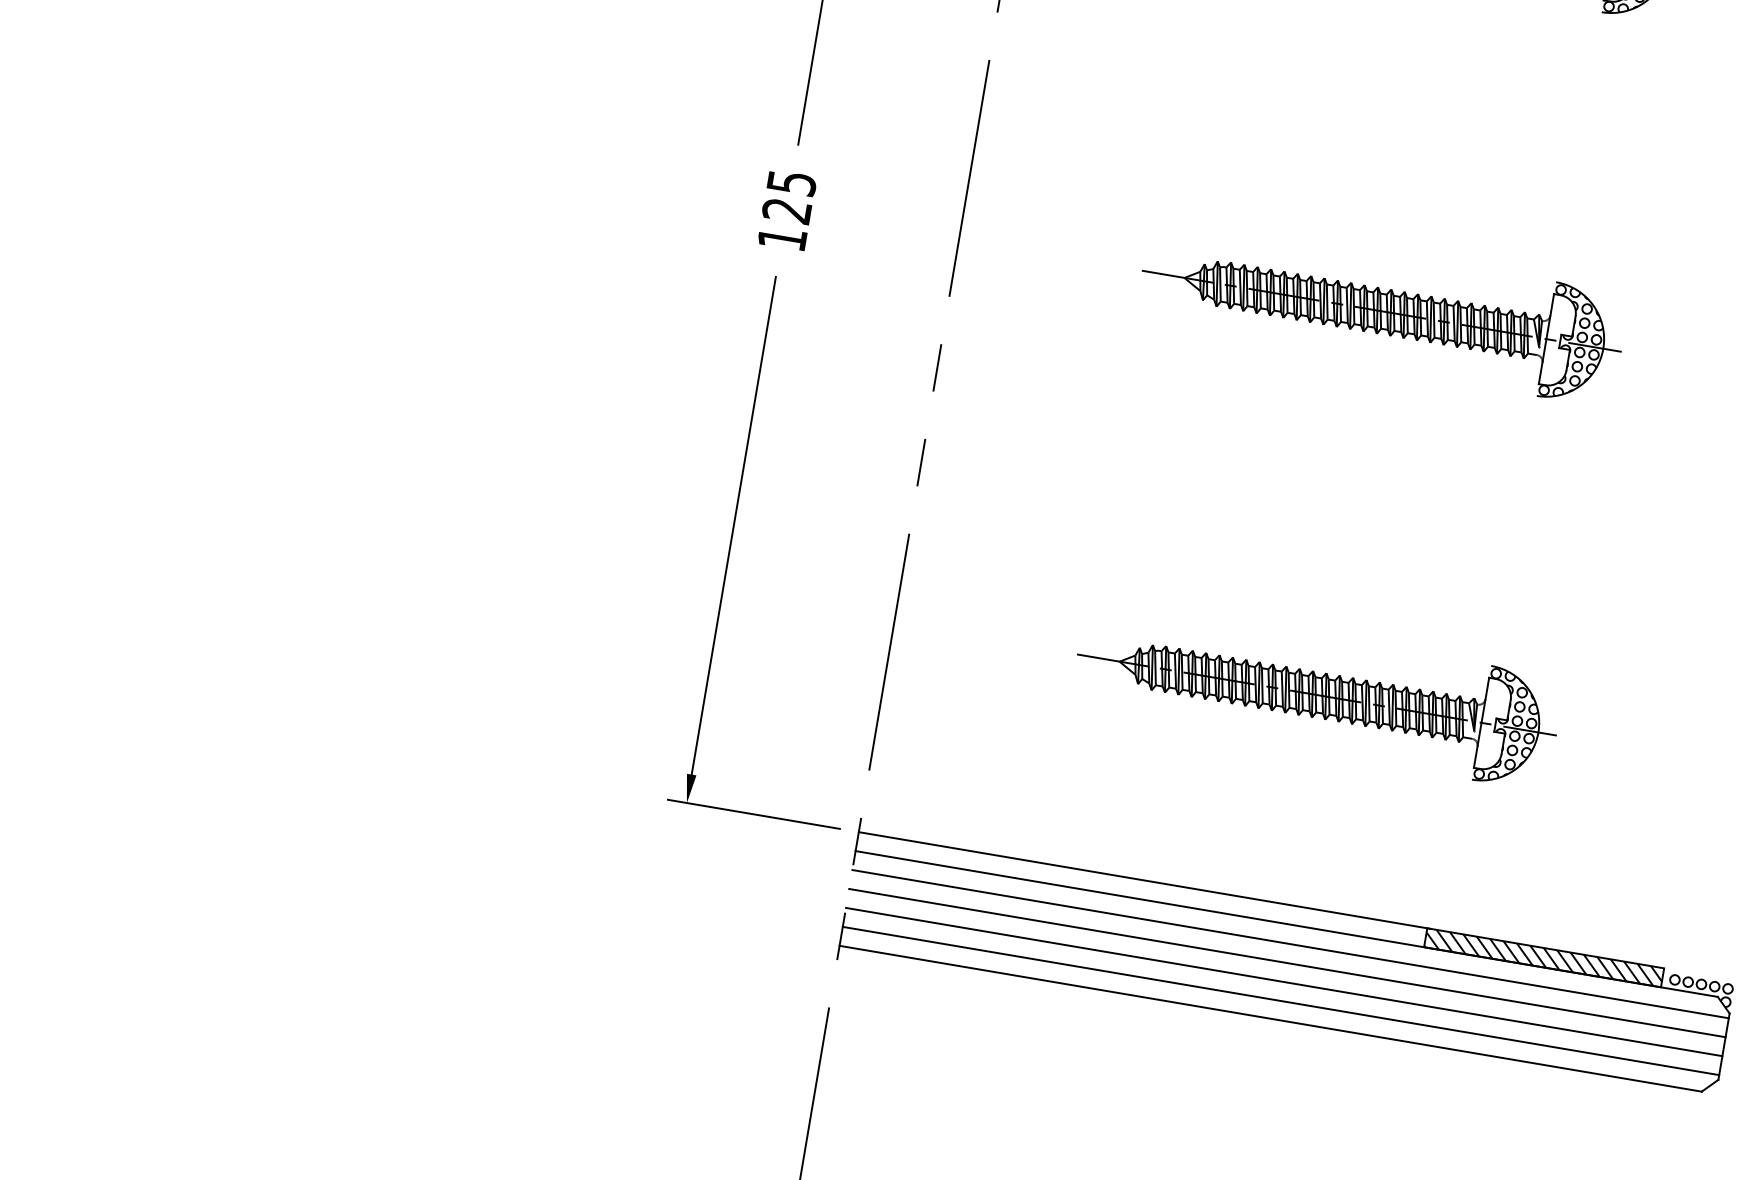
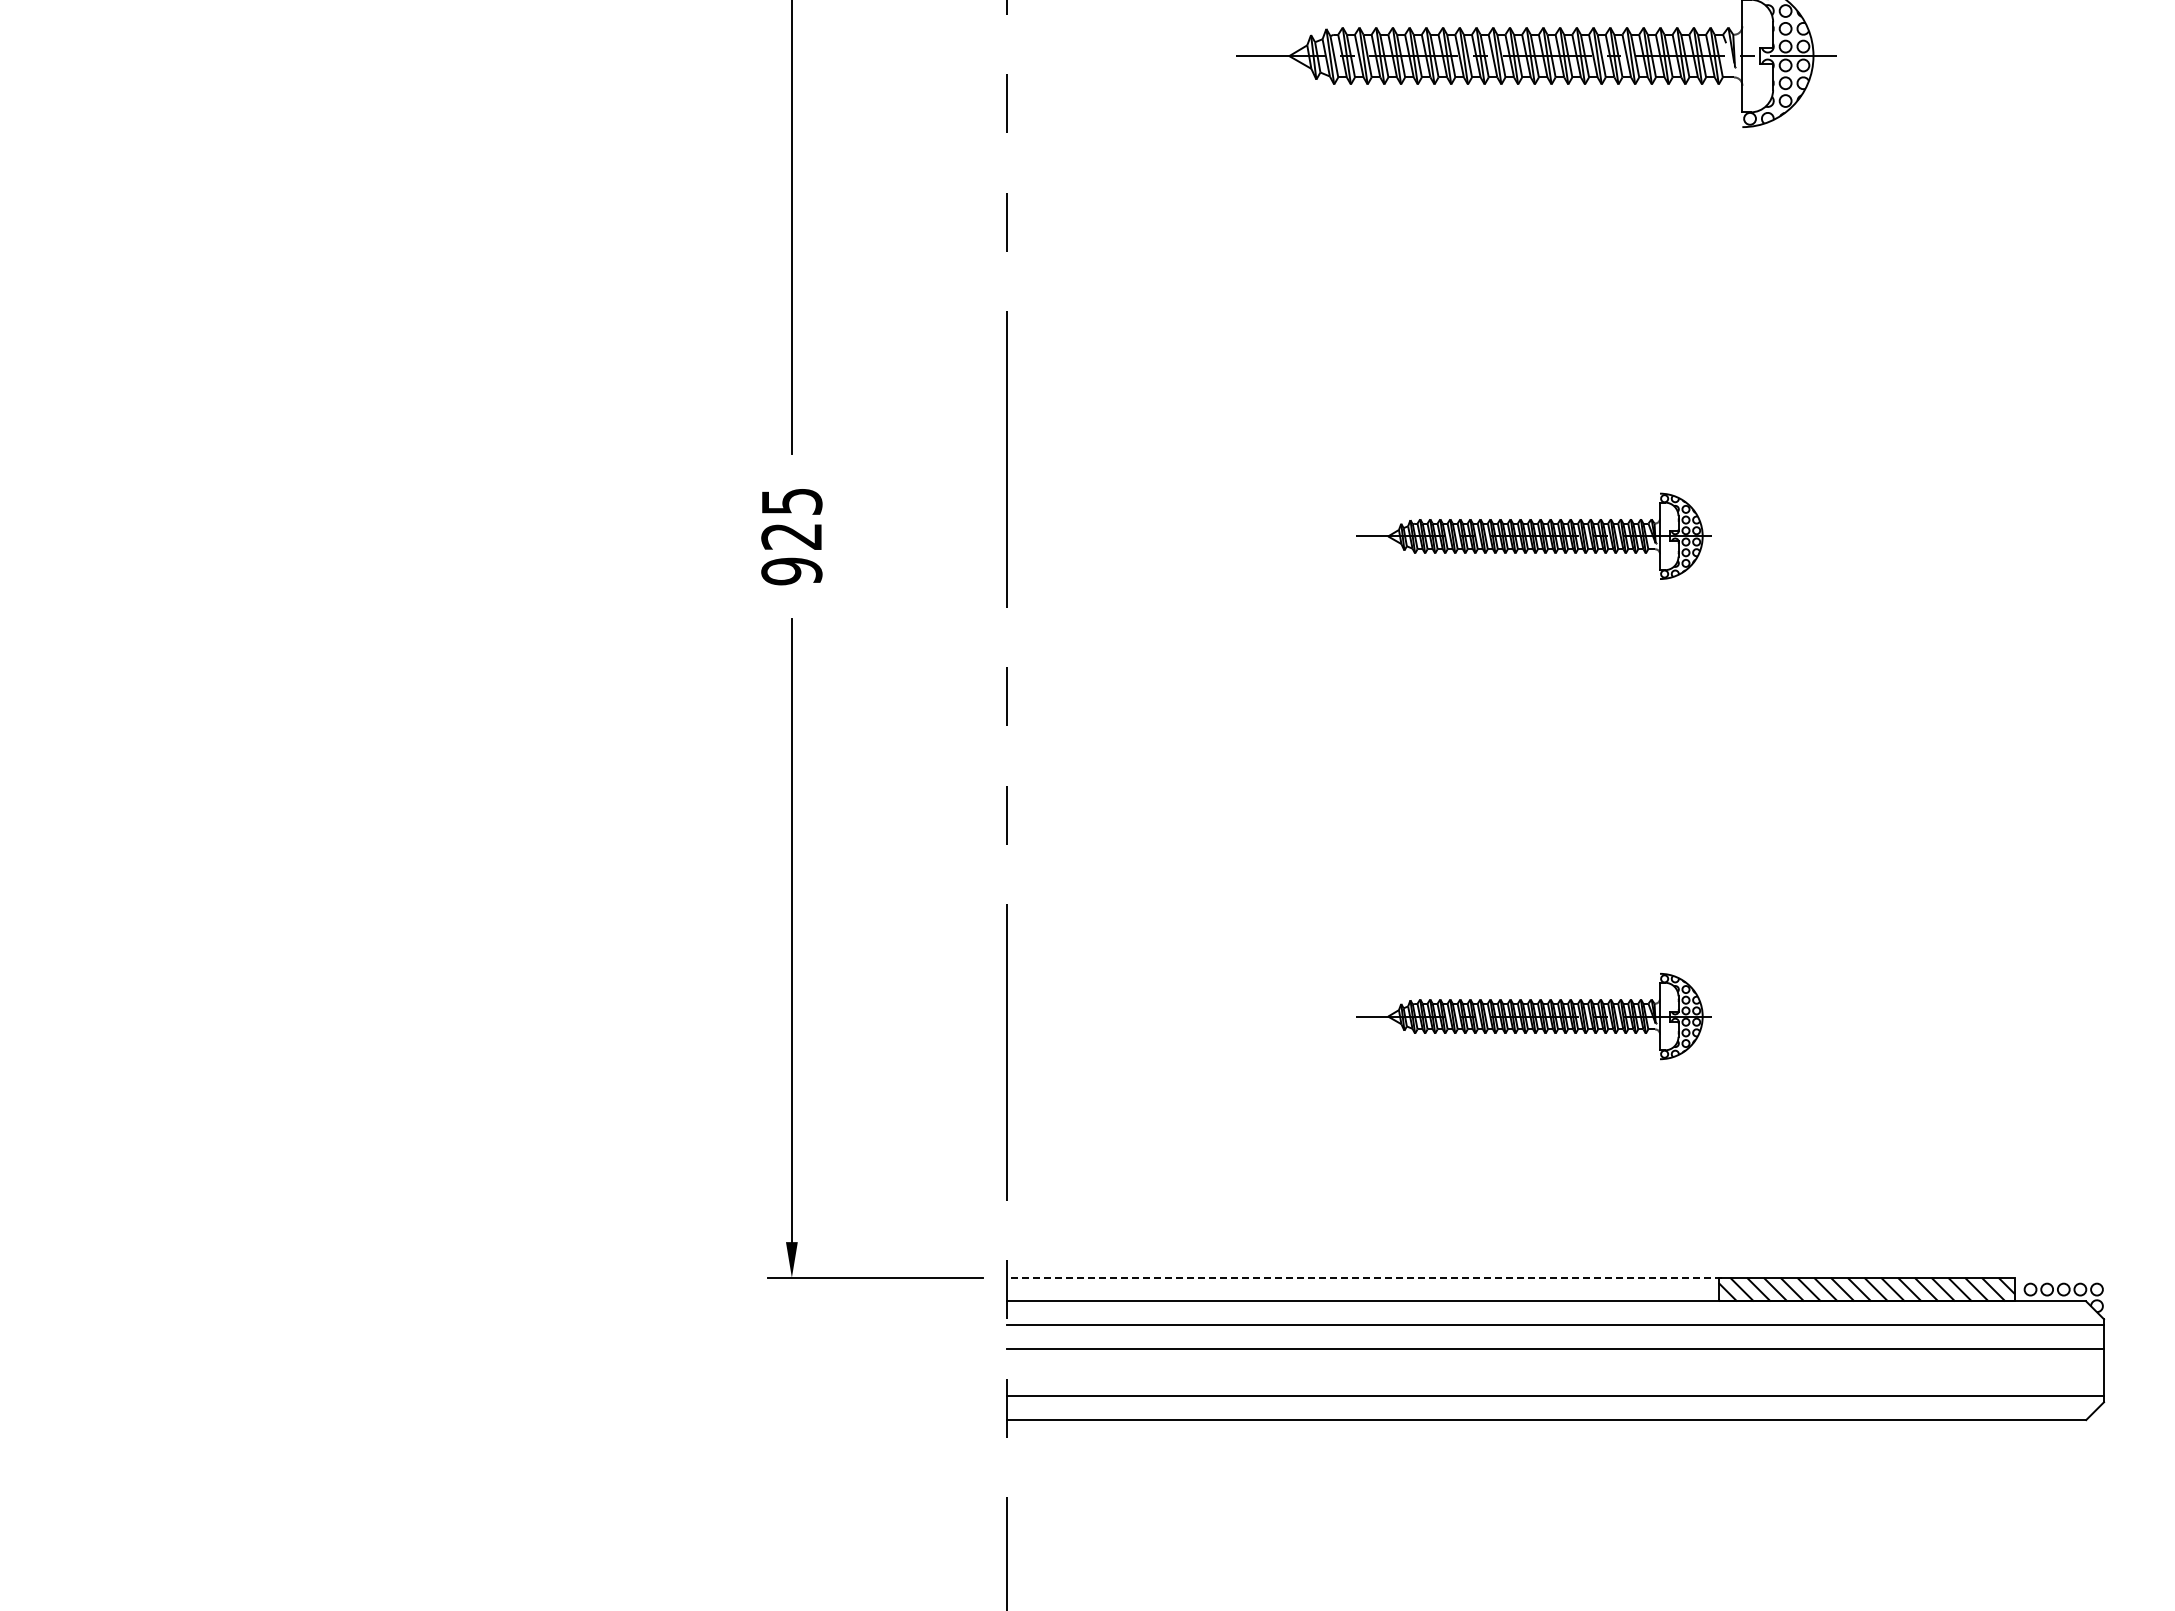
text: (782, 238) -> (791, 571), 125 -> 925
part: (1381, 311) -> (1536, 536), size x0.6
part: (1317, 694) -> (1536, 1016), size x0.6
line: (1144, 880) -> (1364, 1277), solid -> dashed
line: (1284, 981) -> (1555, 1372), removed

